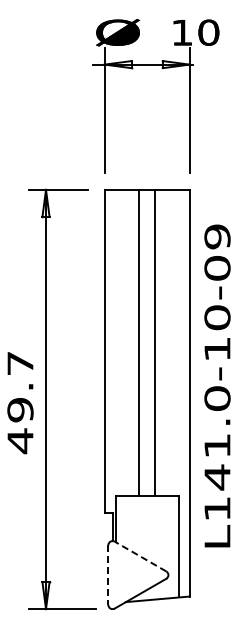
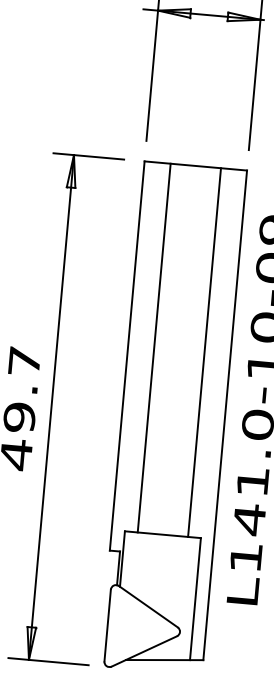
line: (139, 342) -> (154, 347), moved
line: (155, 342) -> (205, 352), moved
line: (140, 556) -> (148, 606), dashed -> solid
line: (108, 575) -> (107, 626), dashed -> solid

